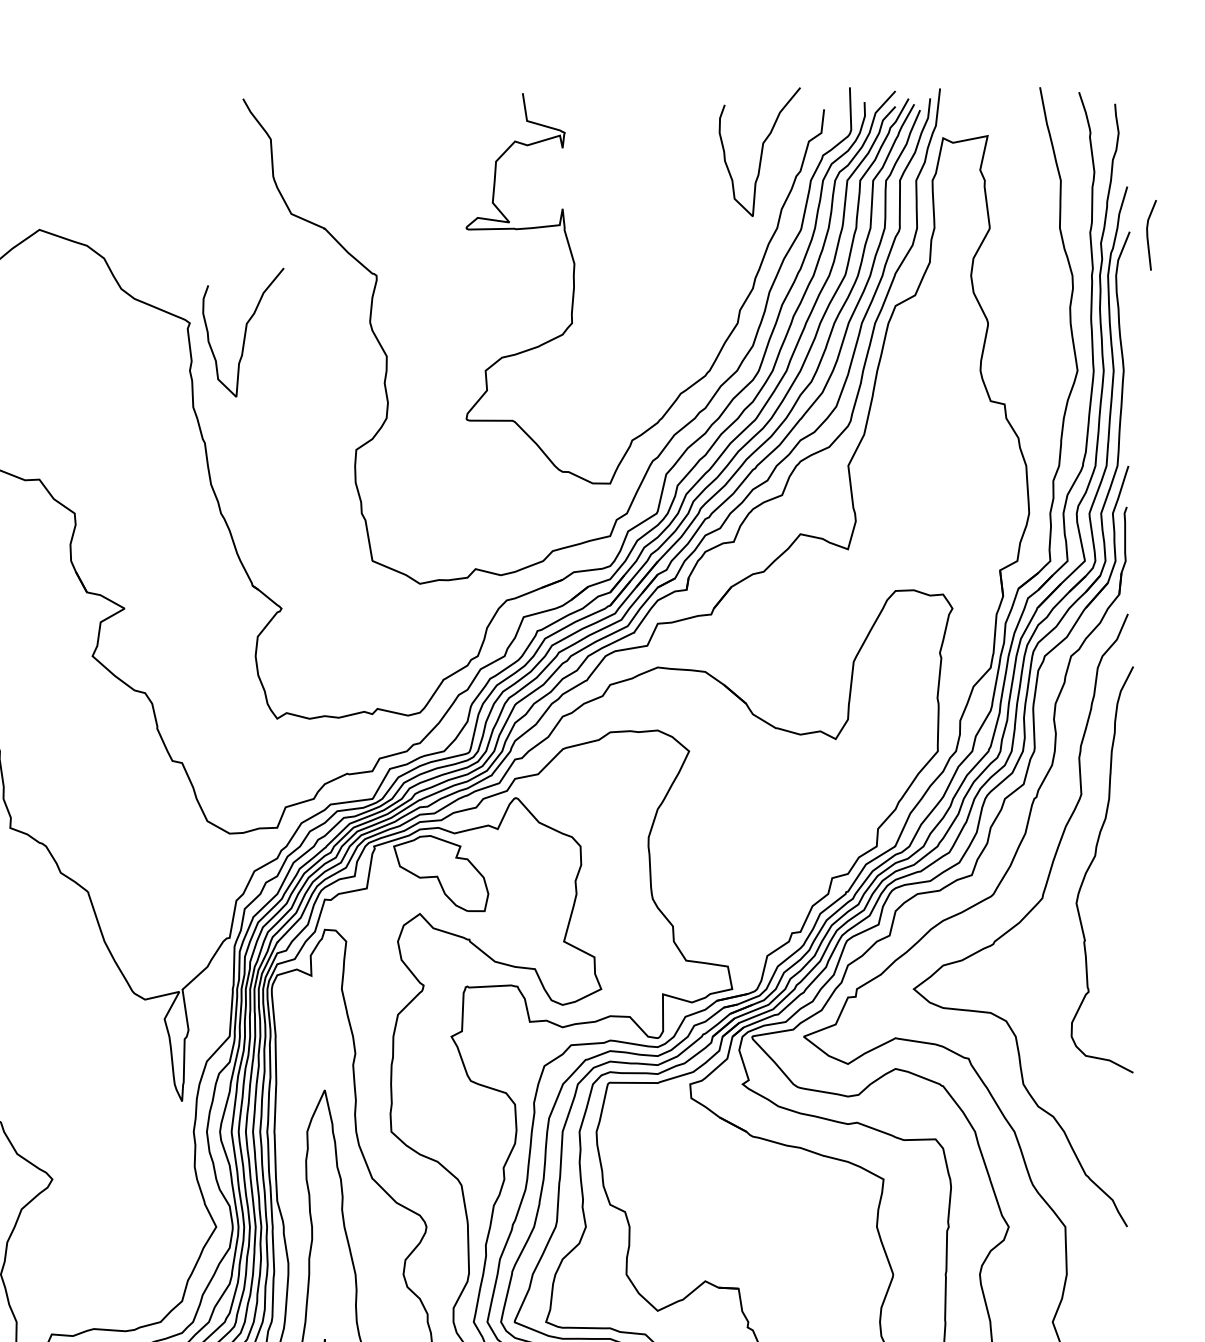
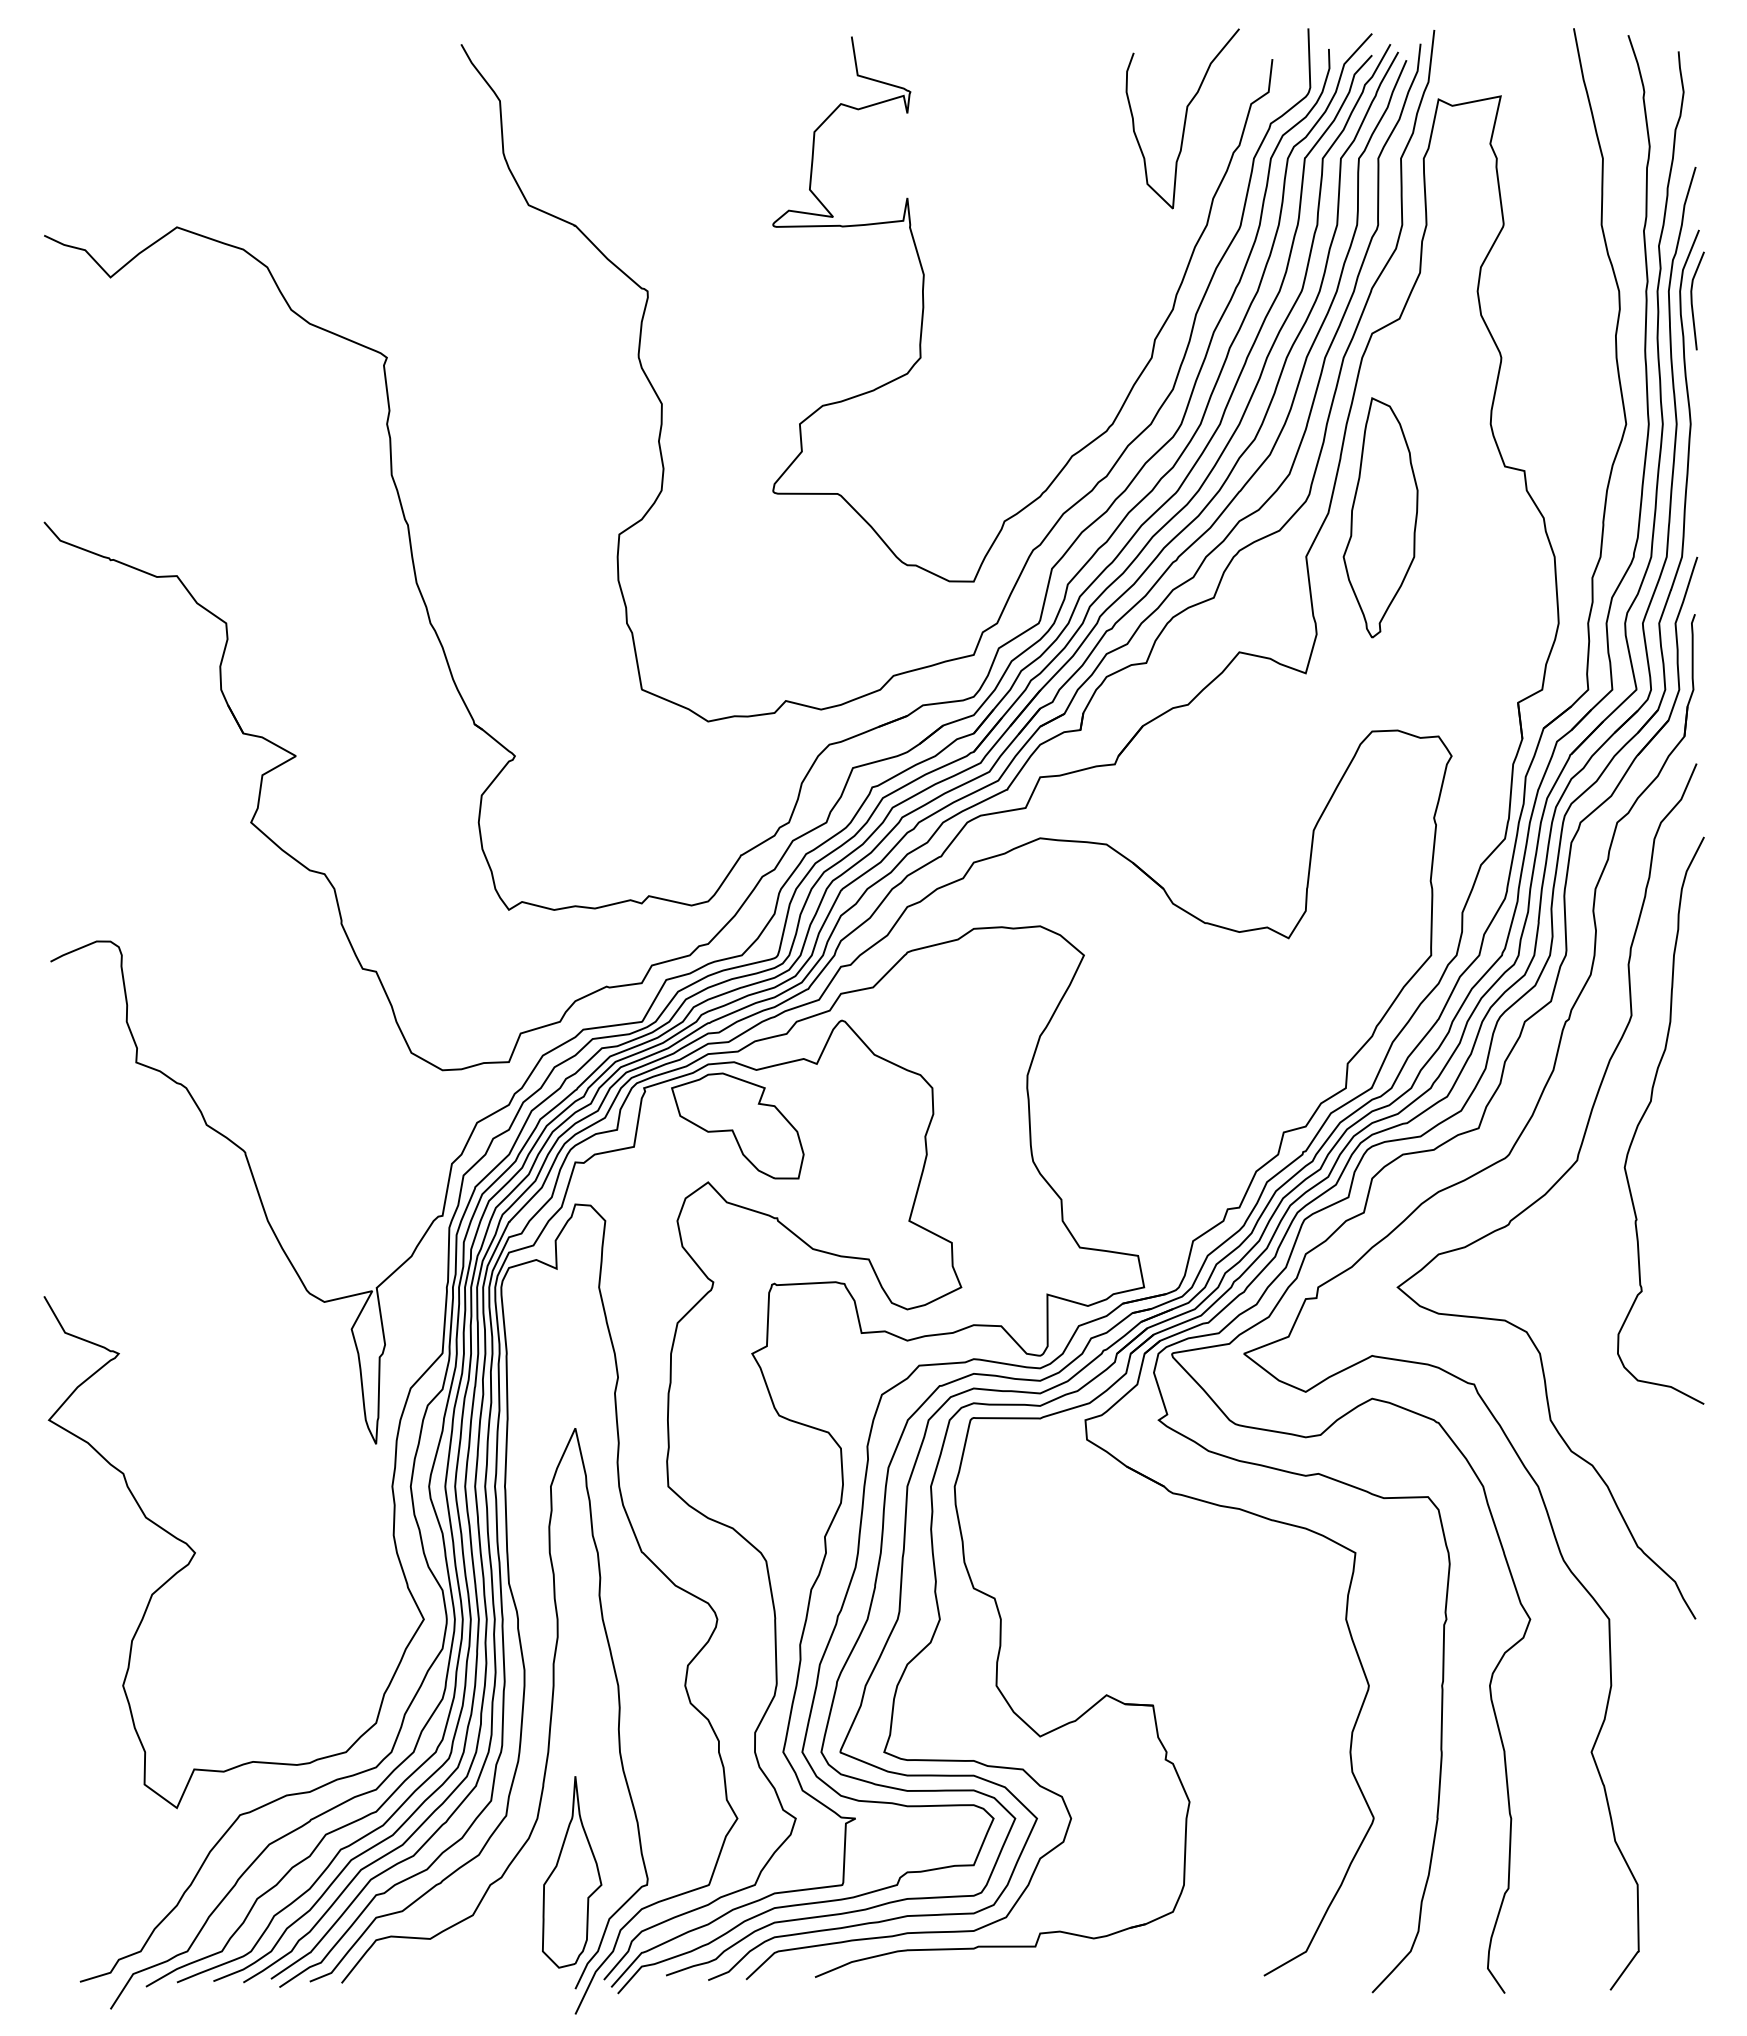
line: (1147, 234) -> (1692, 300), moved
curve: (244, 332) -> (463, 370), removed
part: (901, 437) -> (1380, 517), added

